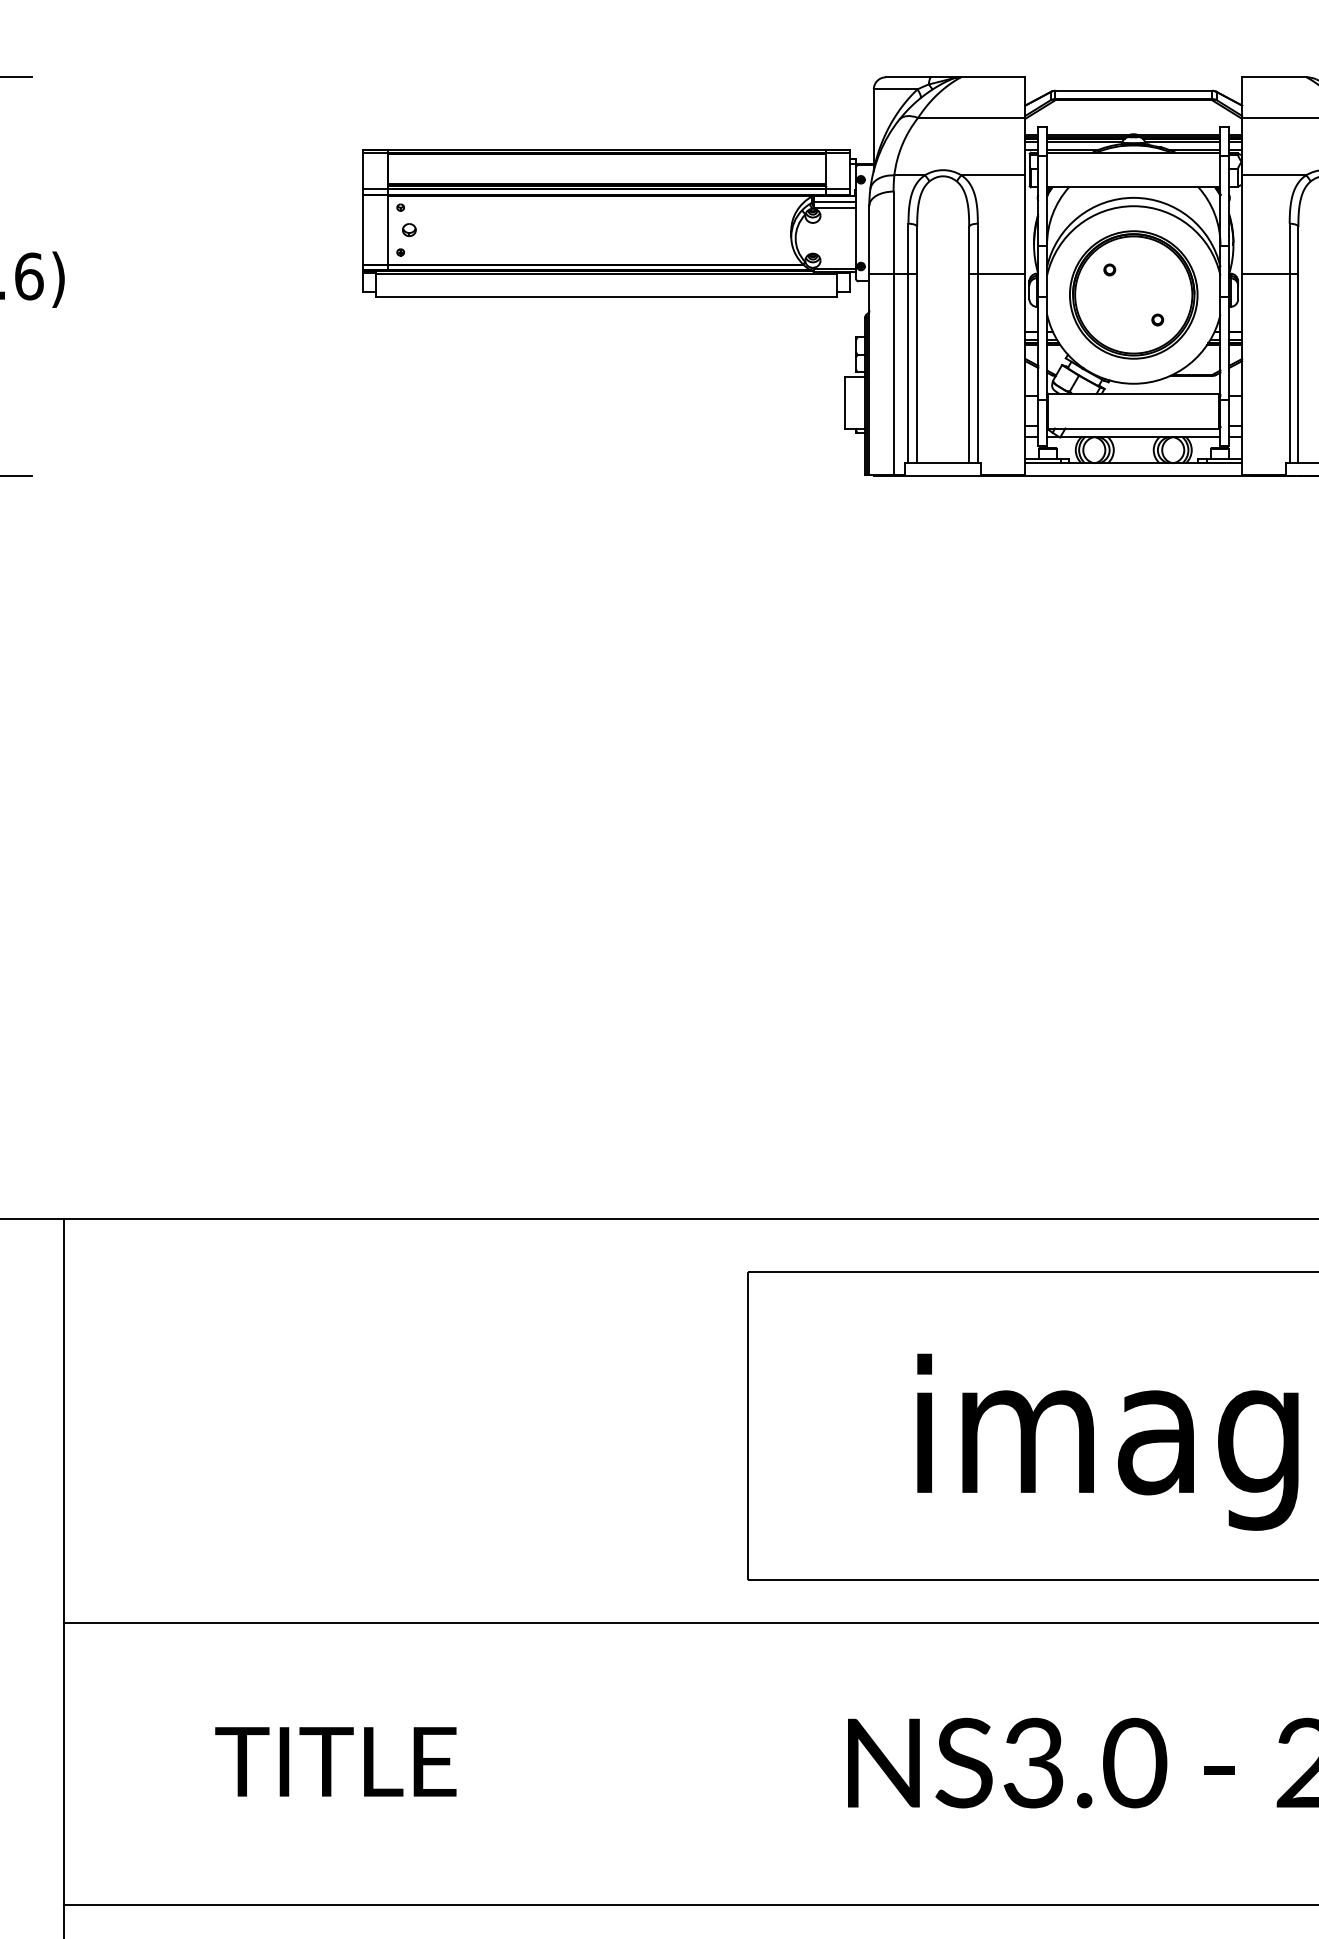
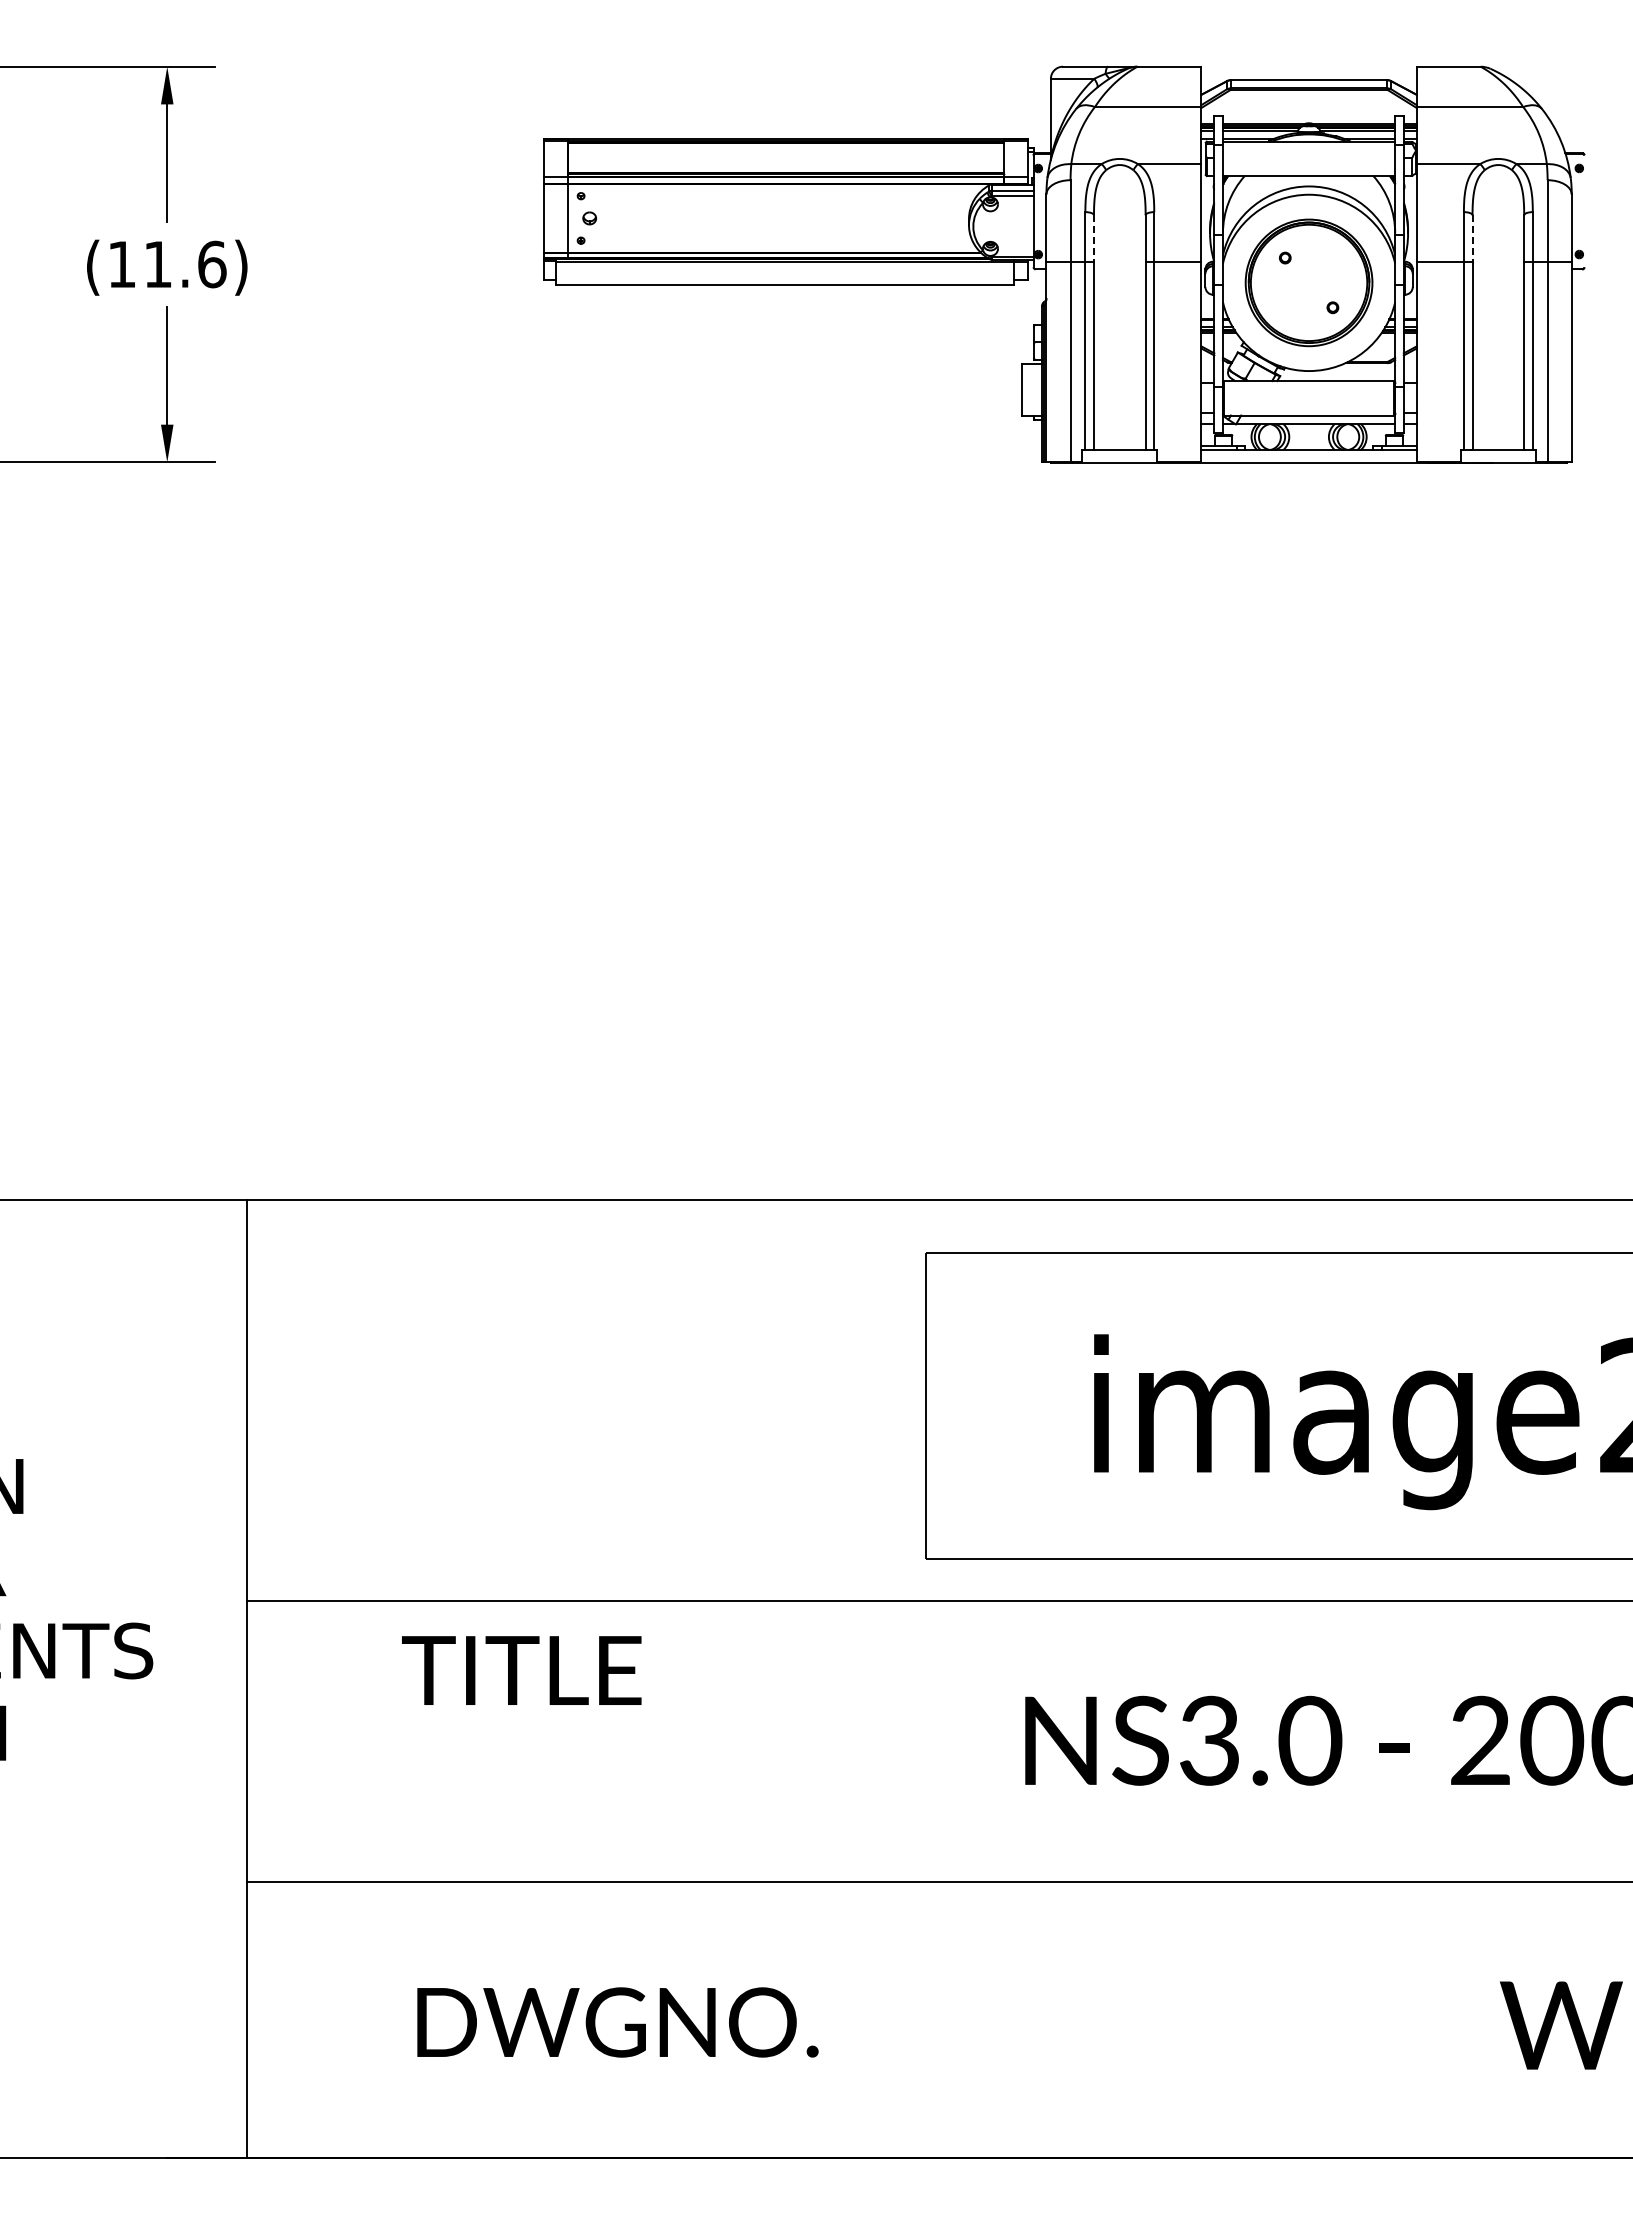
line: (916, 250) -> (1093, 238), solid -> dashed
line: (1298, 250) -> (1472, 238), solid -> dashed
text: (335, 1761) -> (521, 1670), moved

